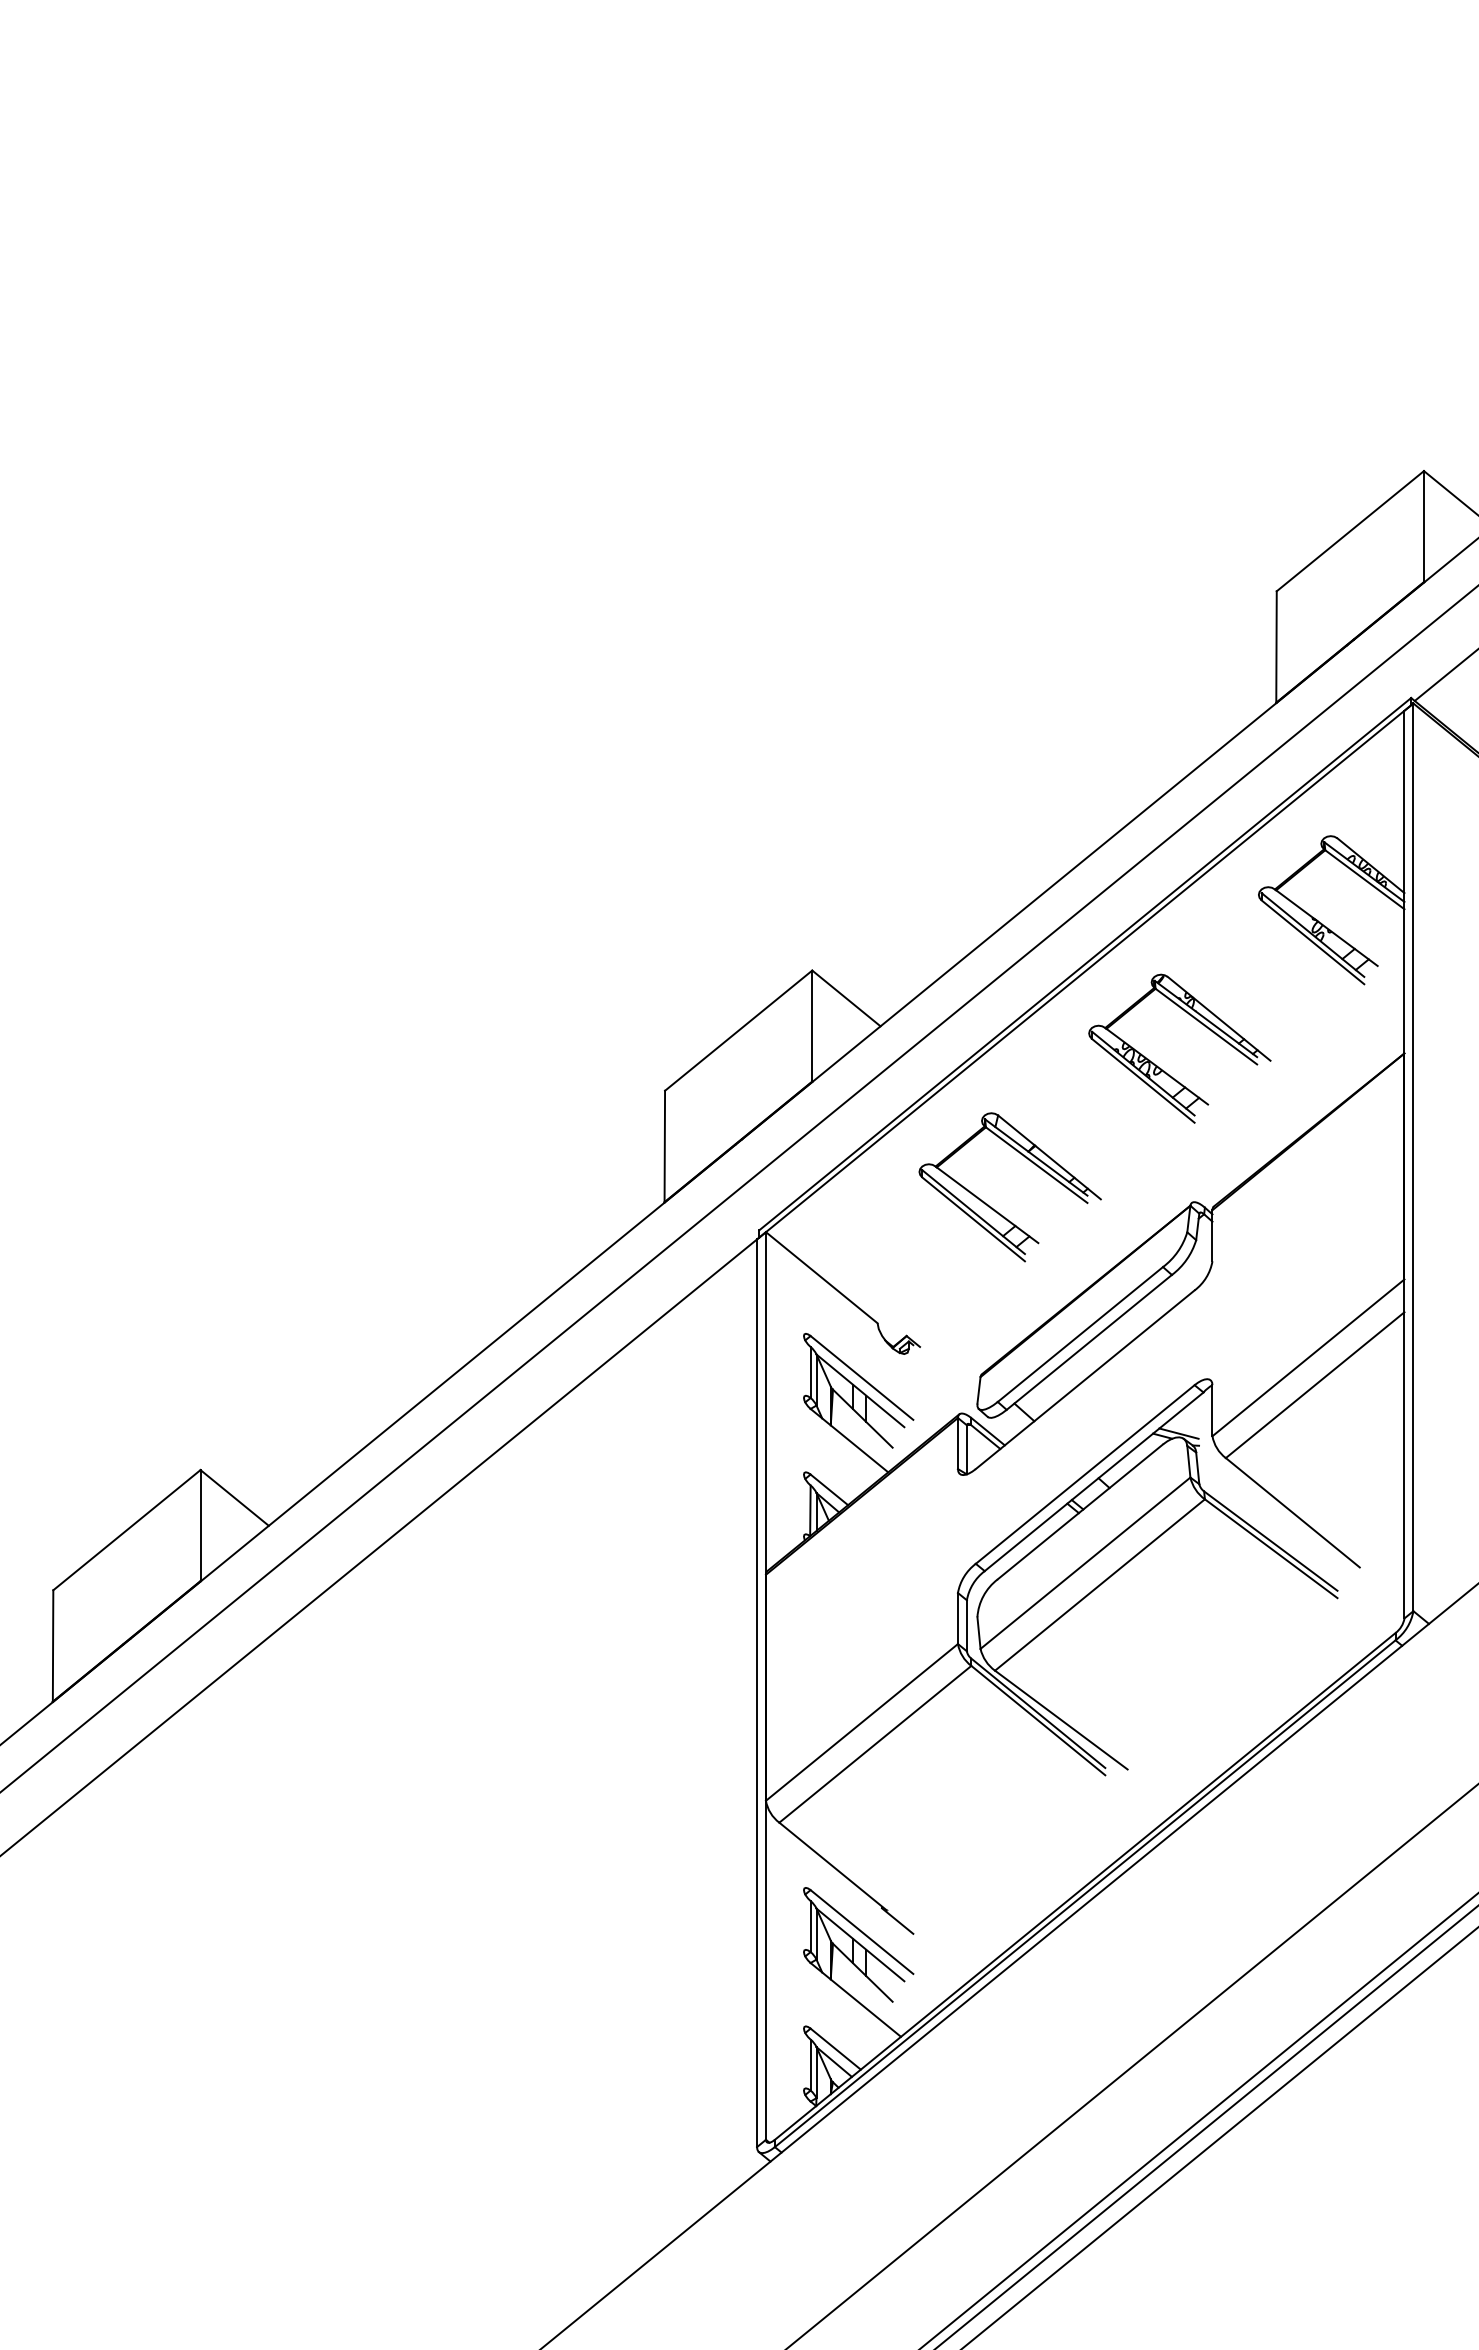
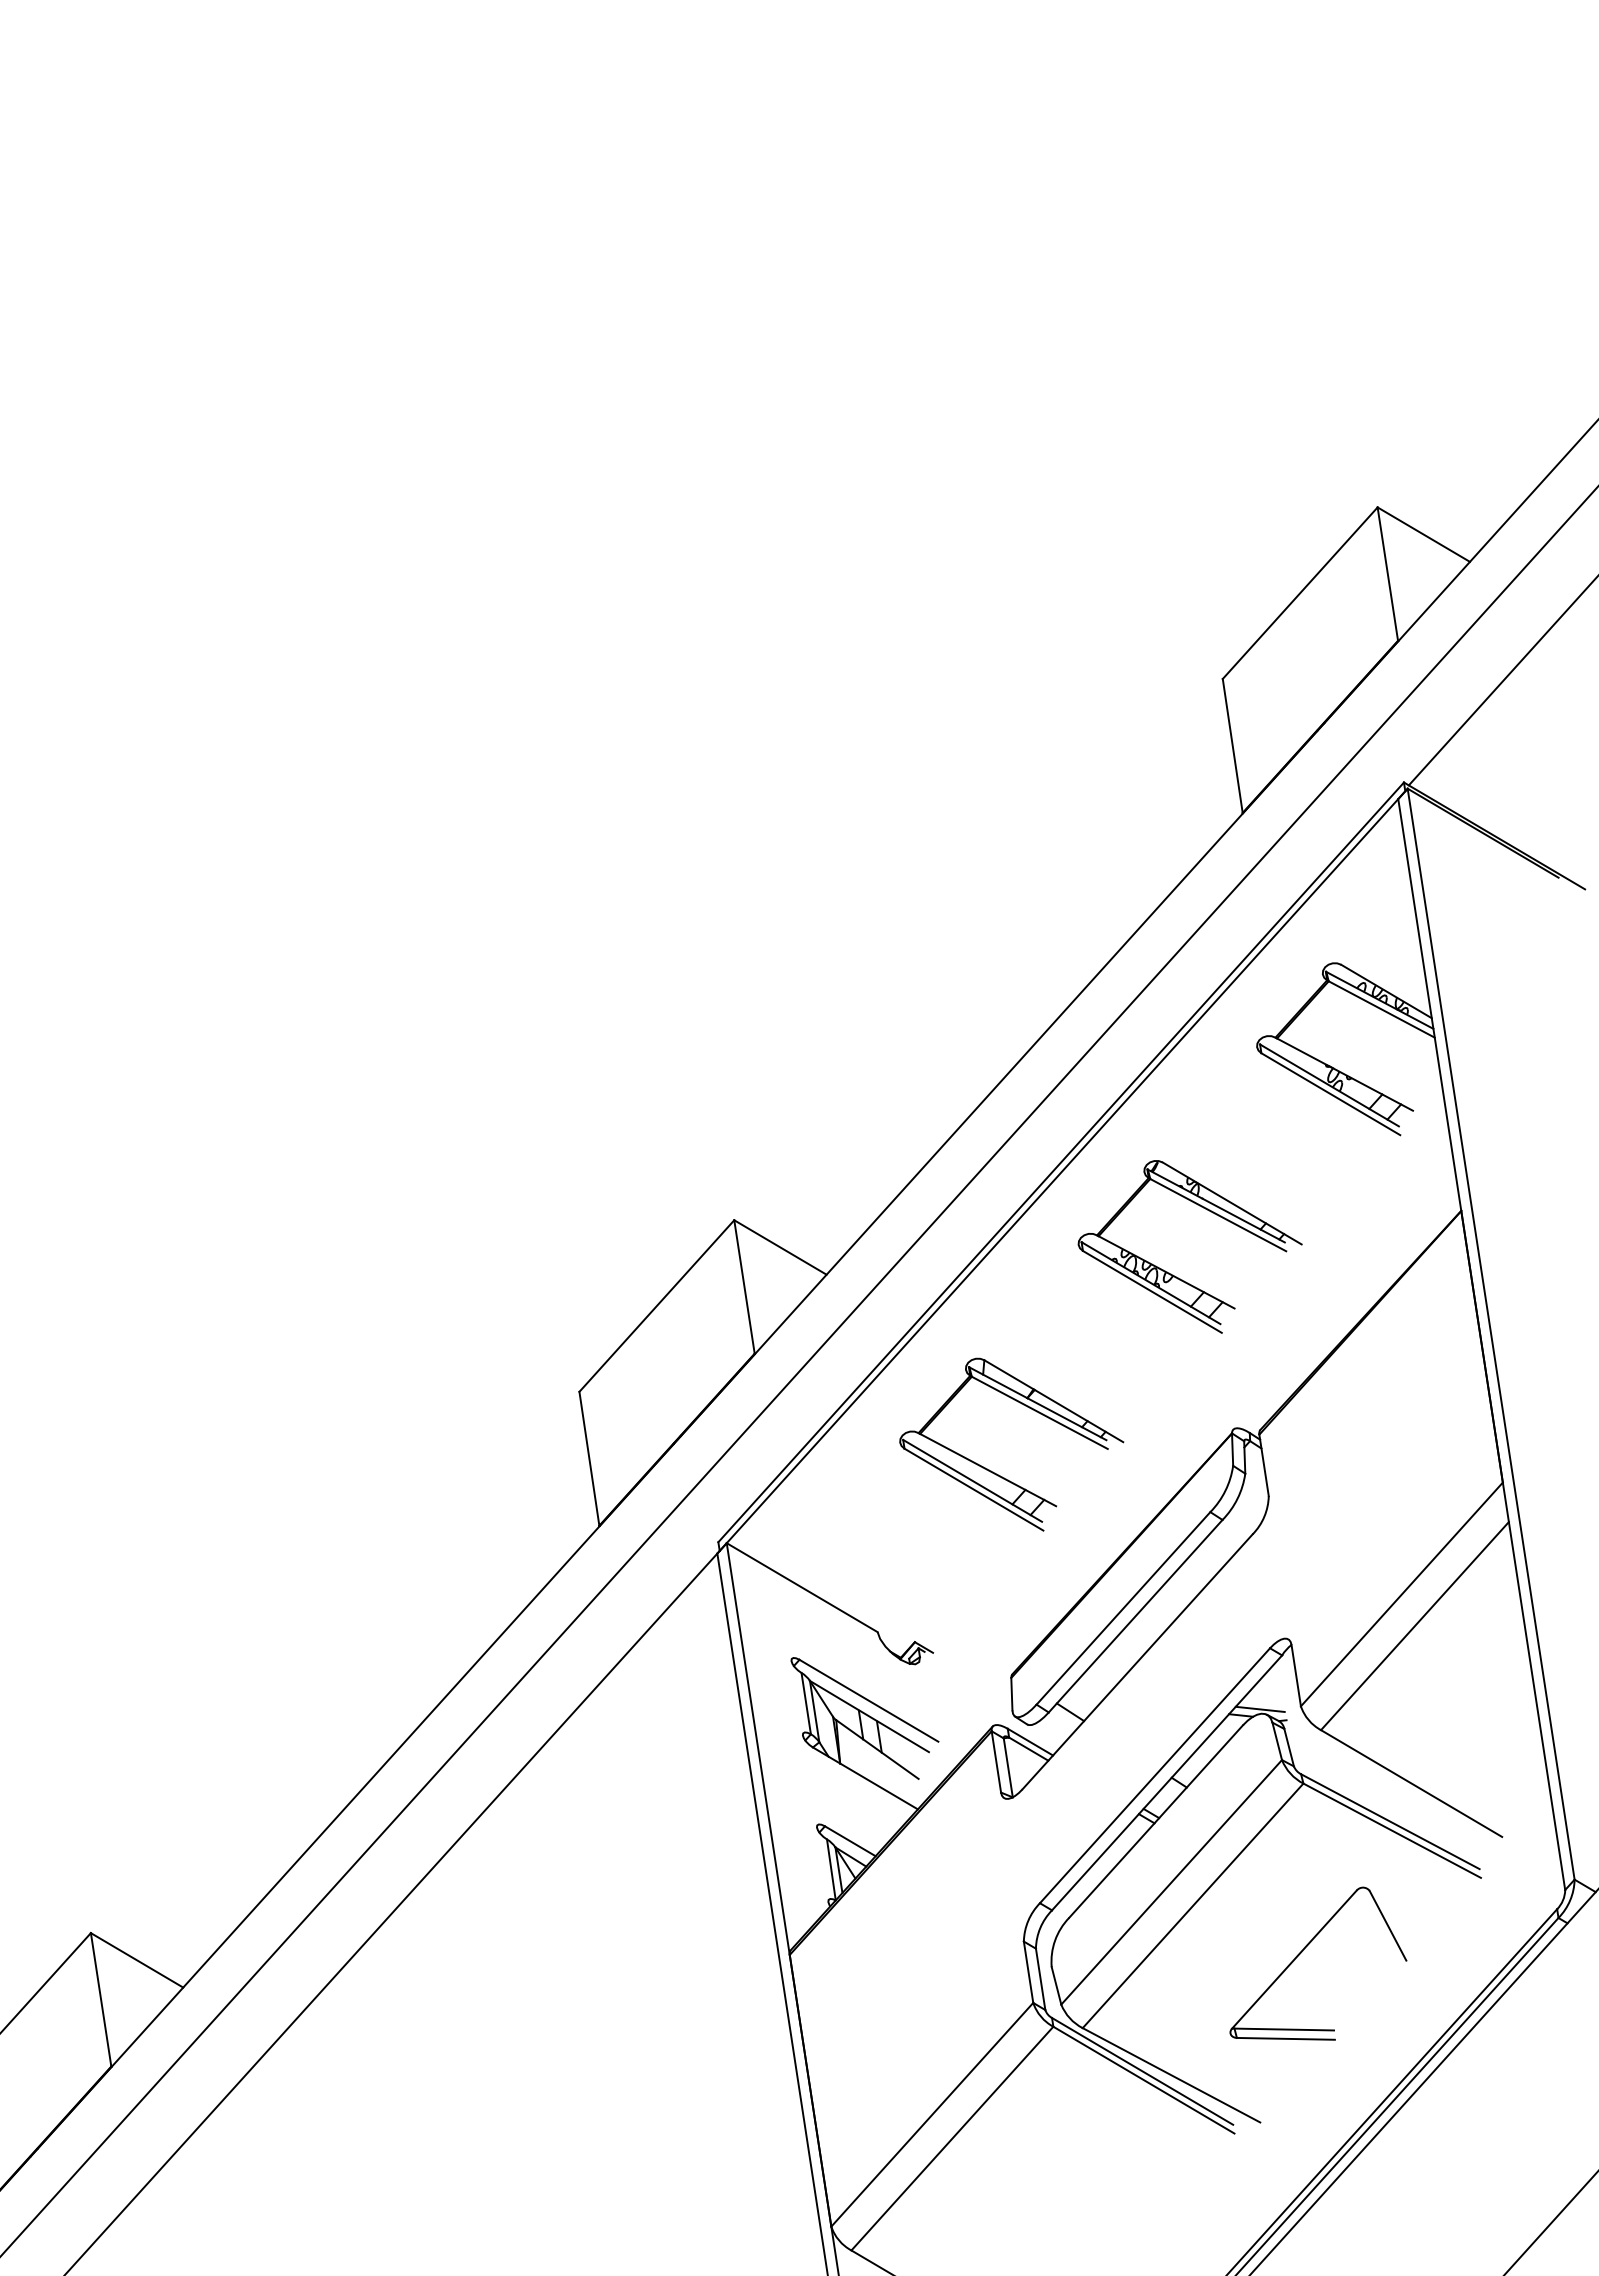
part: (1179, 1639) -> (1298, 1956), added

